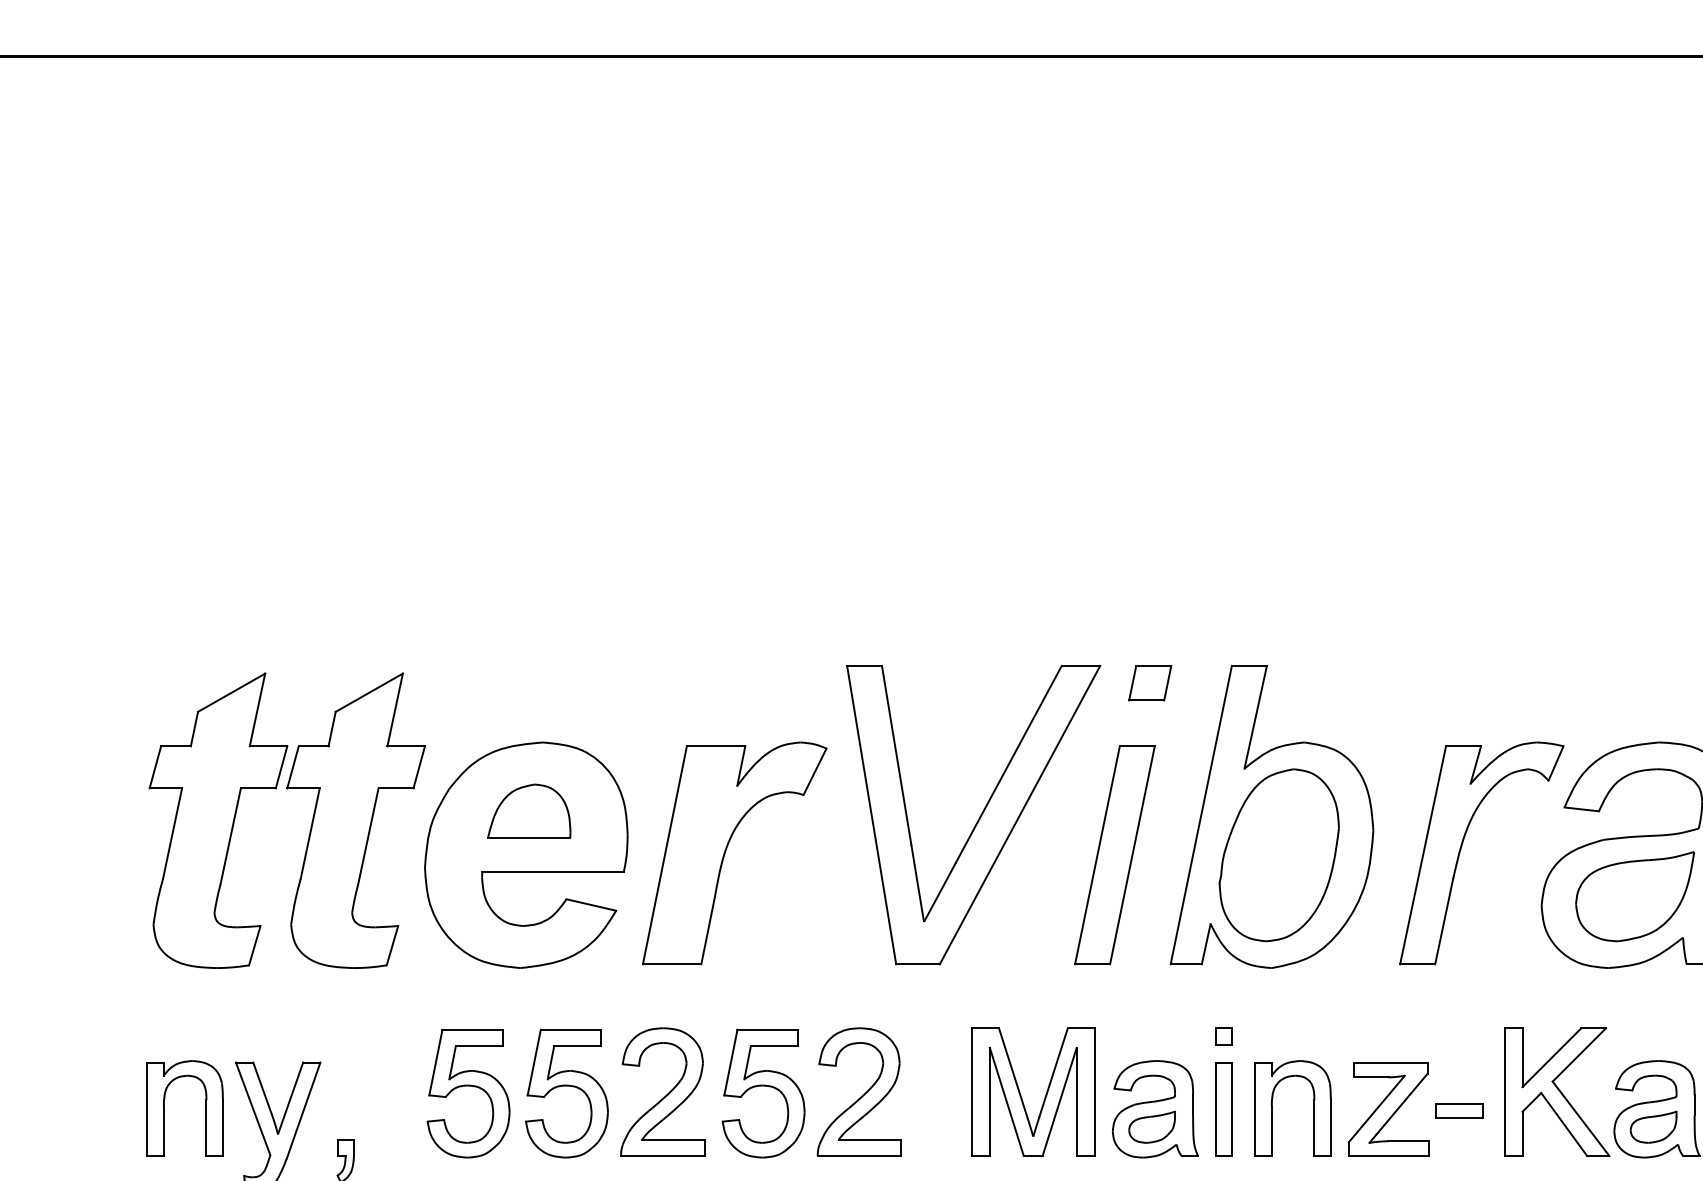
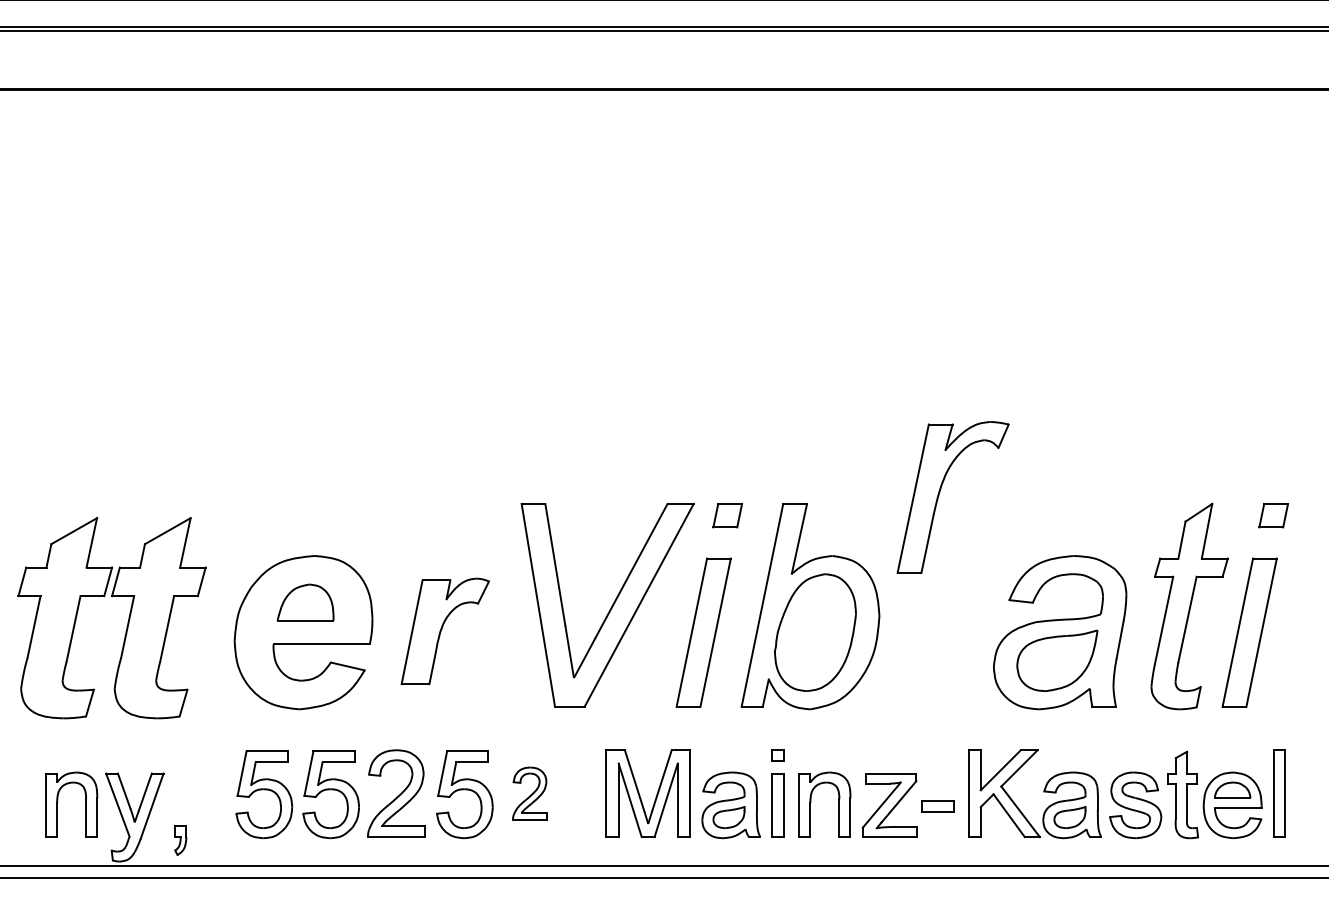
part: (310, 825) -> (127, 621), moved
part: (1463, 846) -> (940, 492), moved
part: (735, 853) -> (445, 631), size x0.7
part: (858, 1091) -> (529, 793), size x0.6

